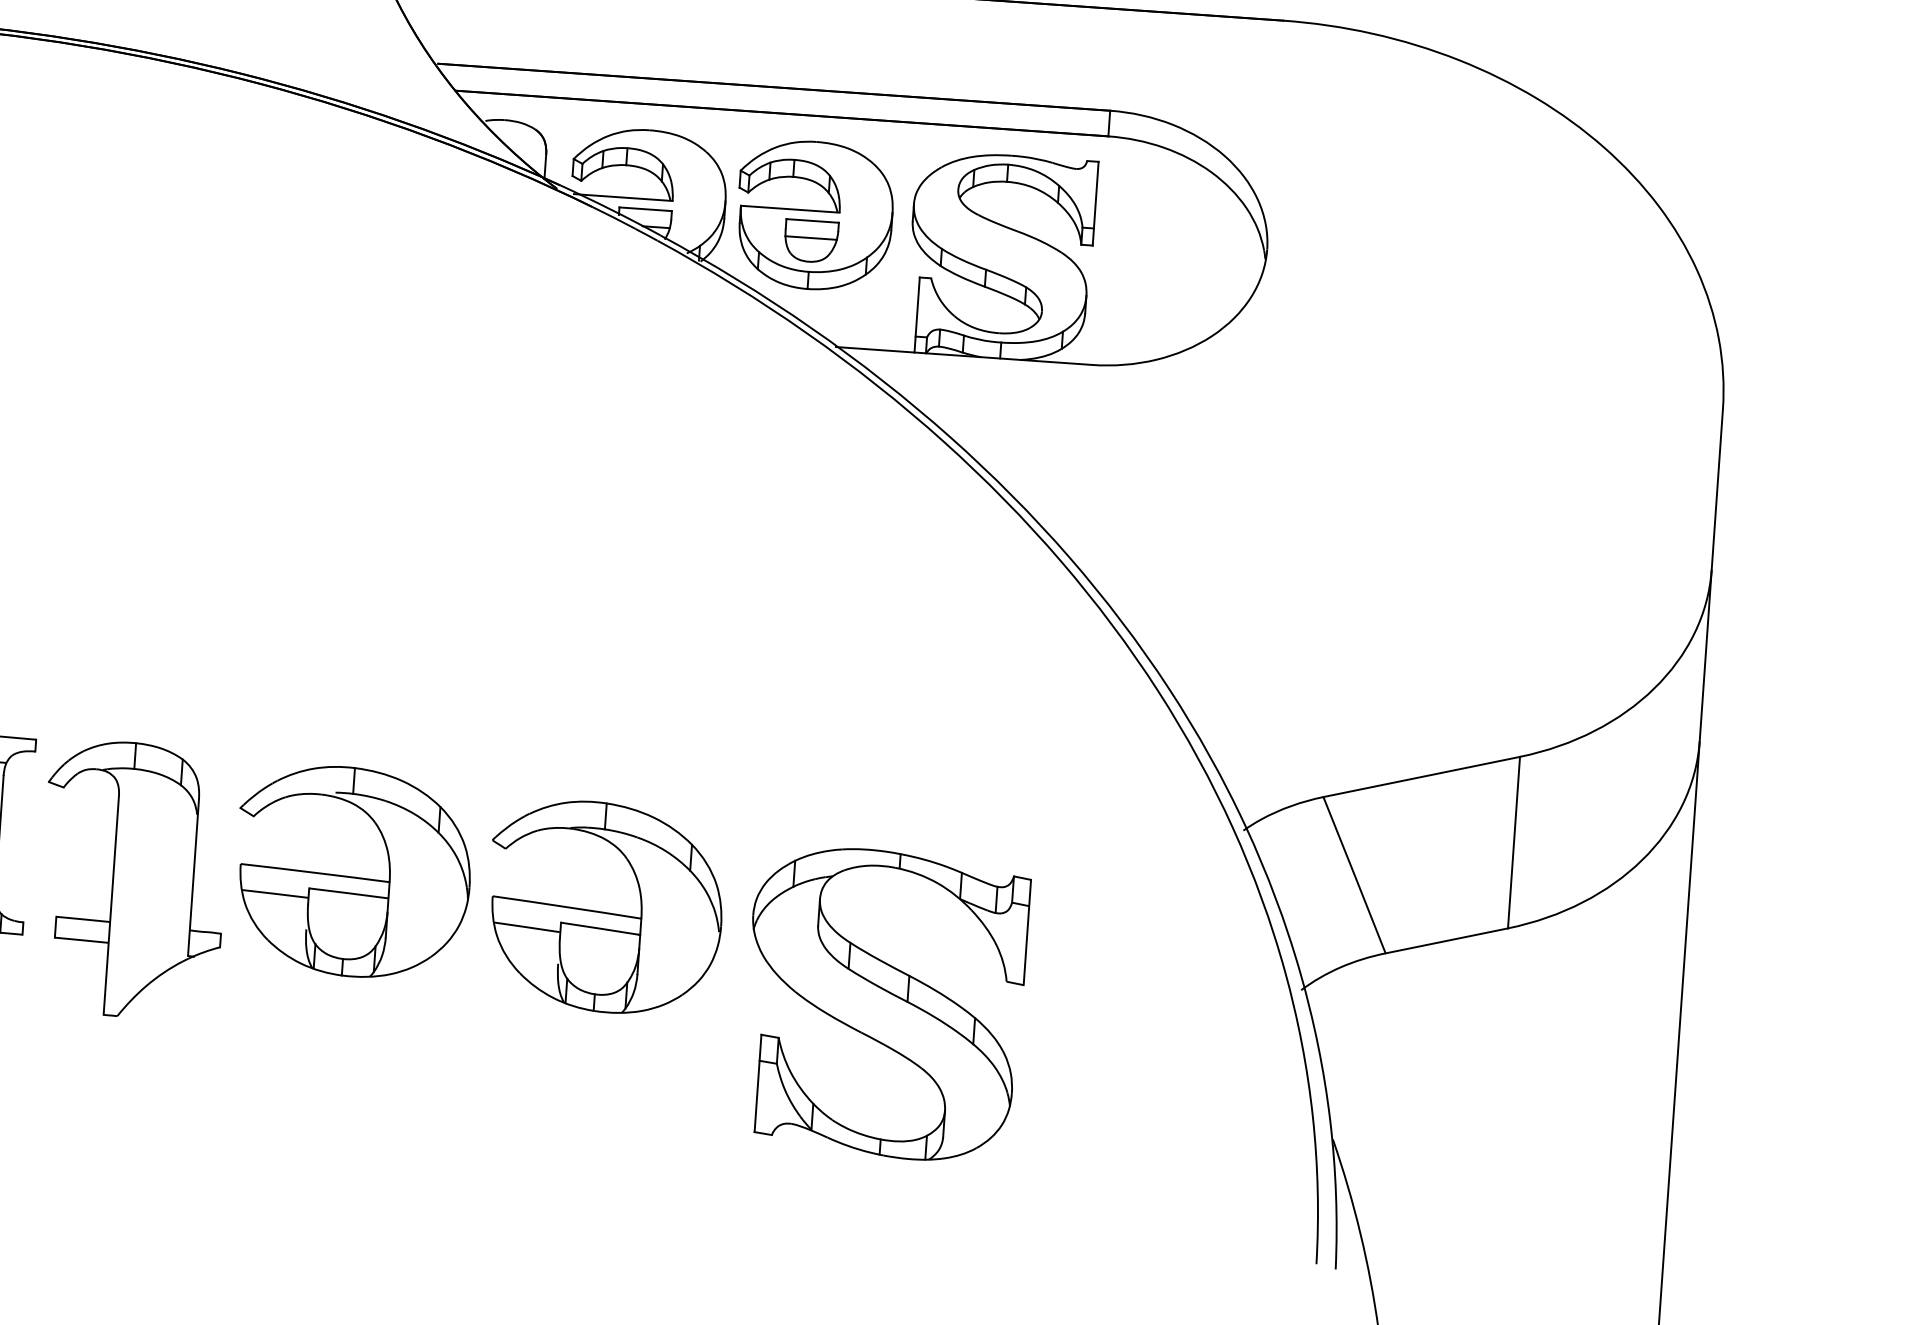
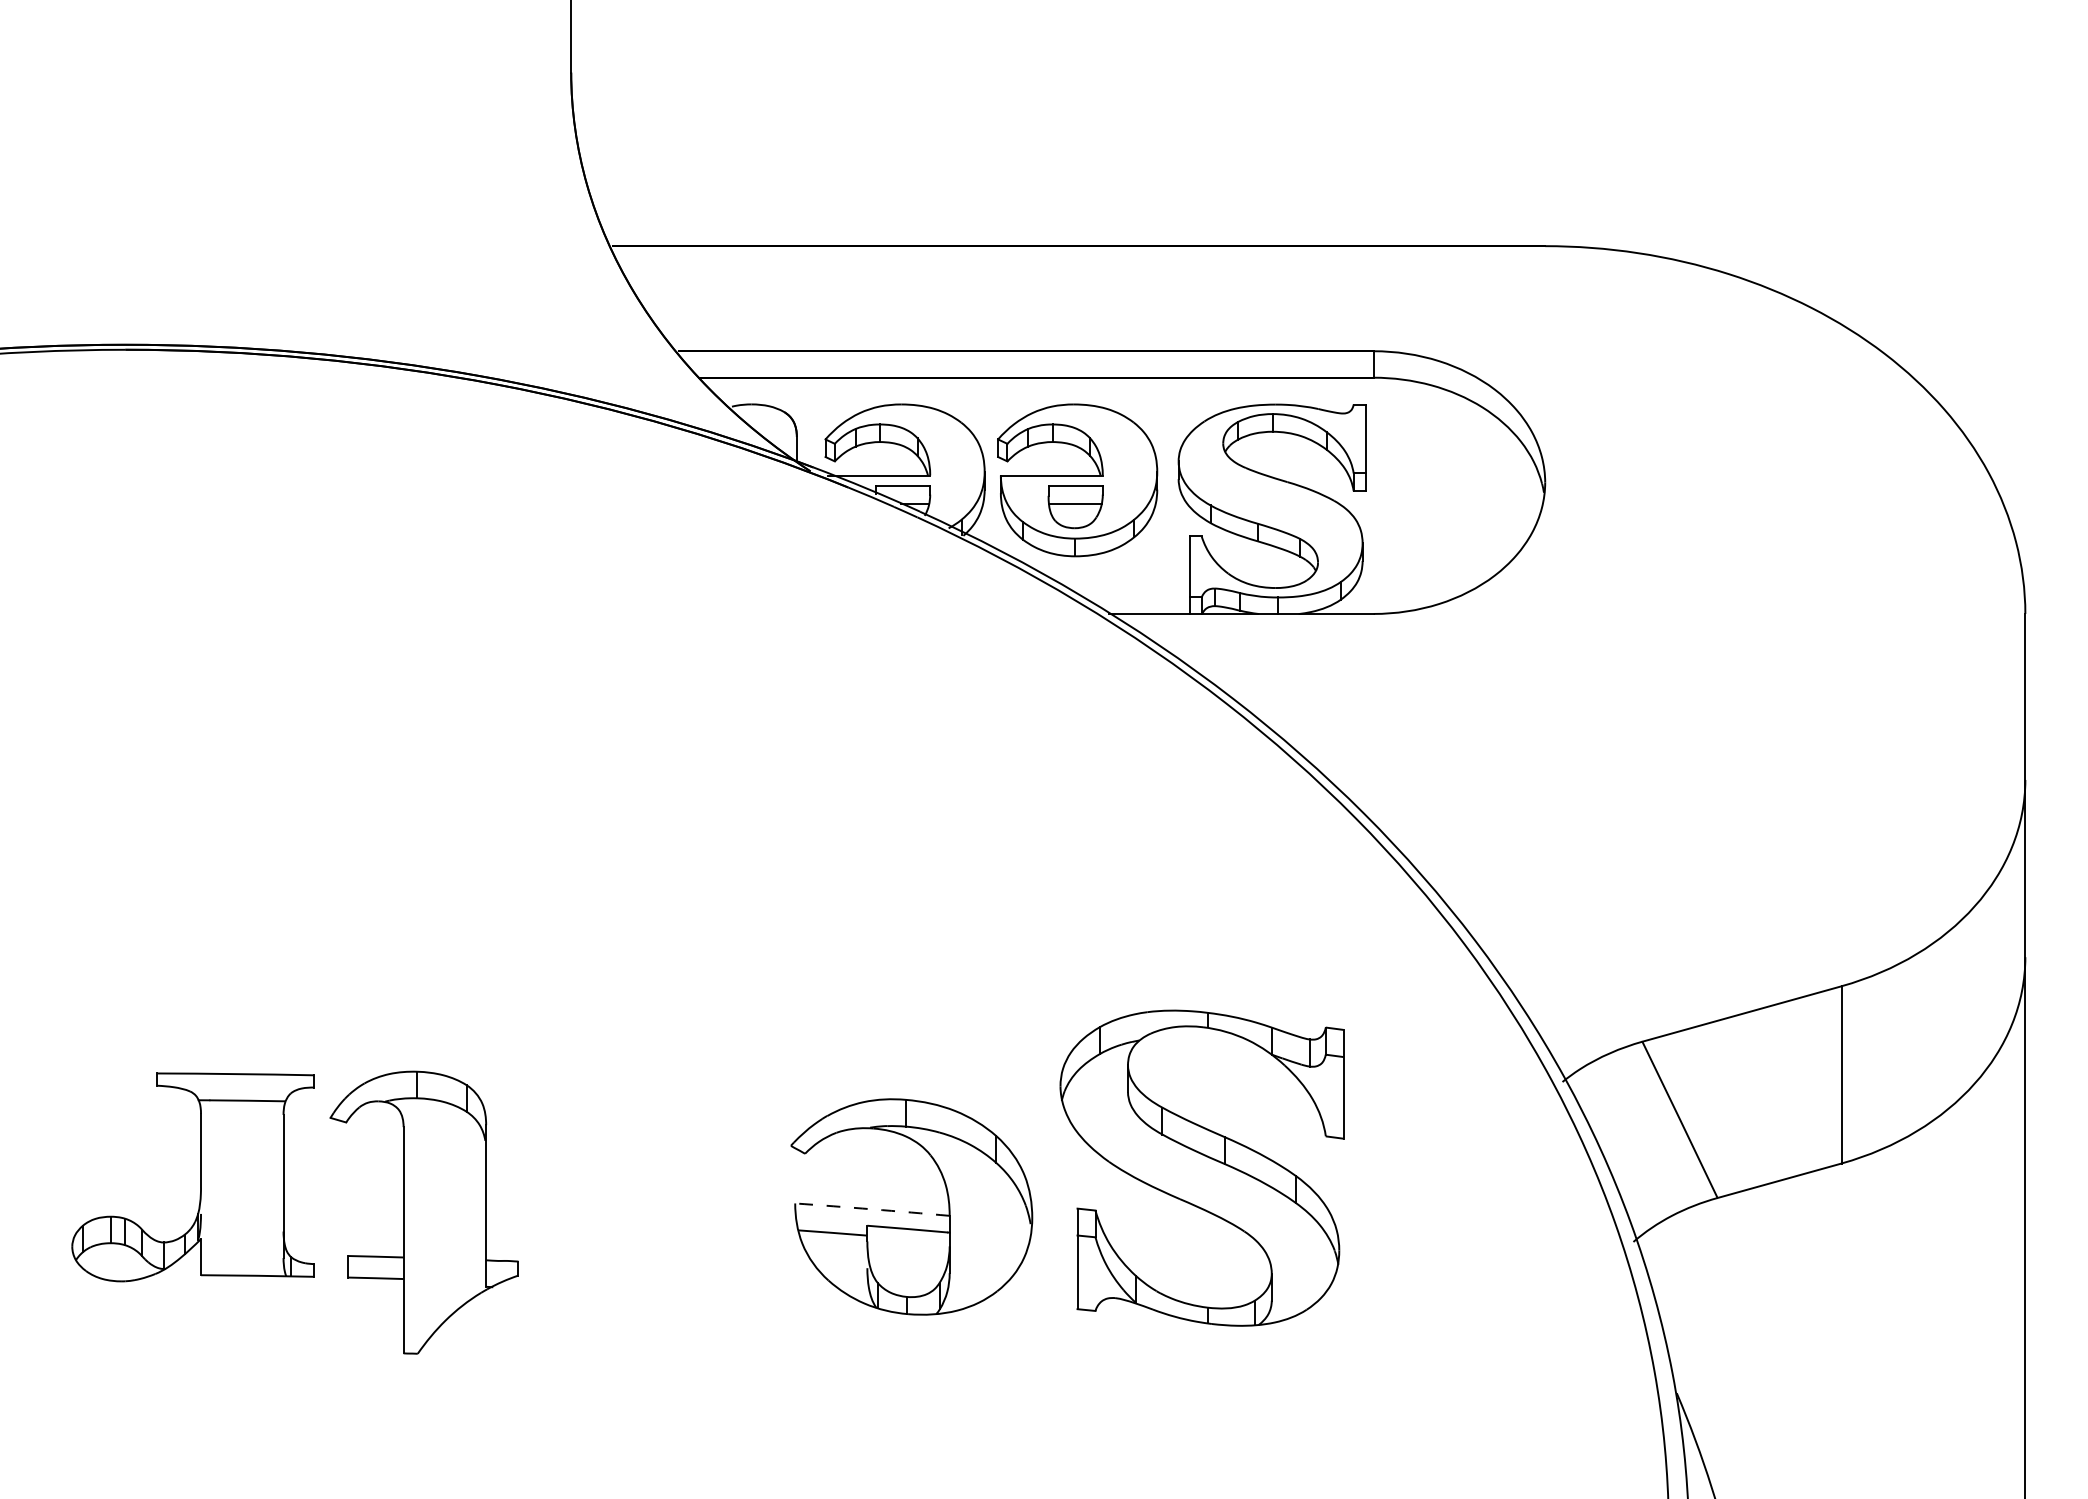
part: (352, 871) -> (649, 1188), removed
arc: (567, 907) -> (872, 1209), solid -> dashed
part: (884, 1003) -> (1201, 1167), moved

